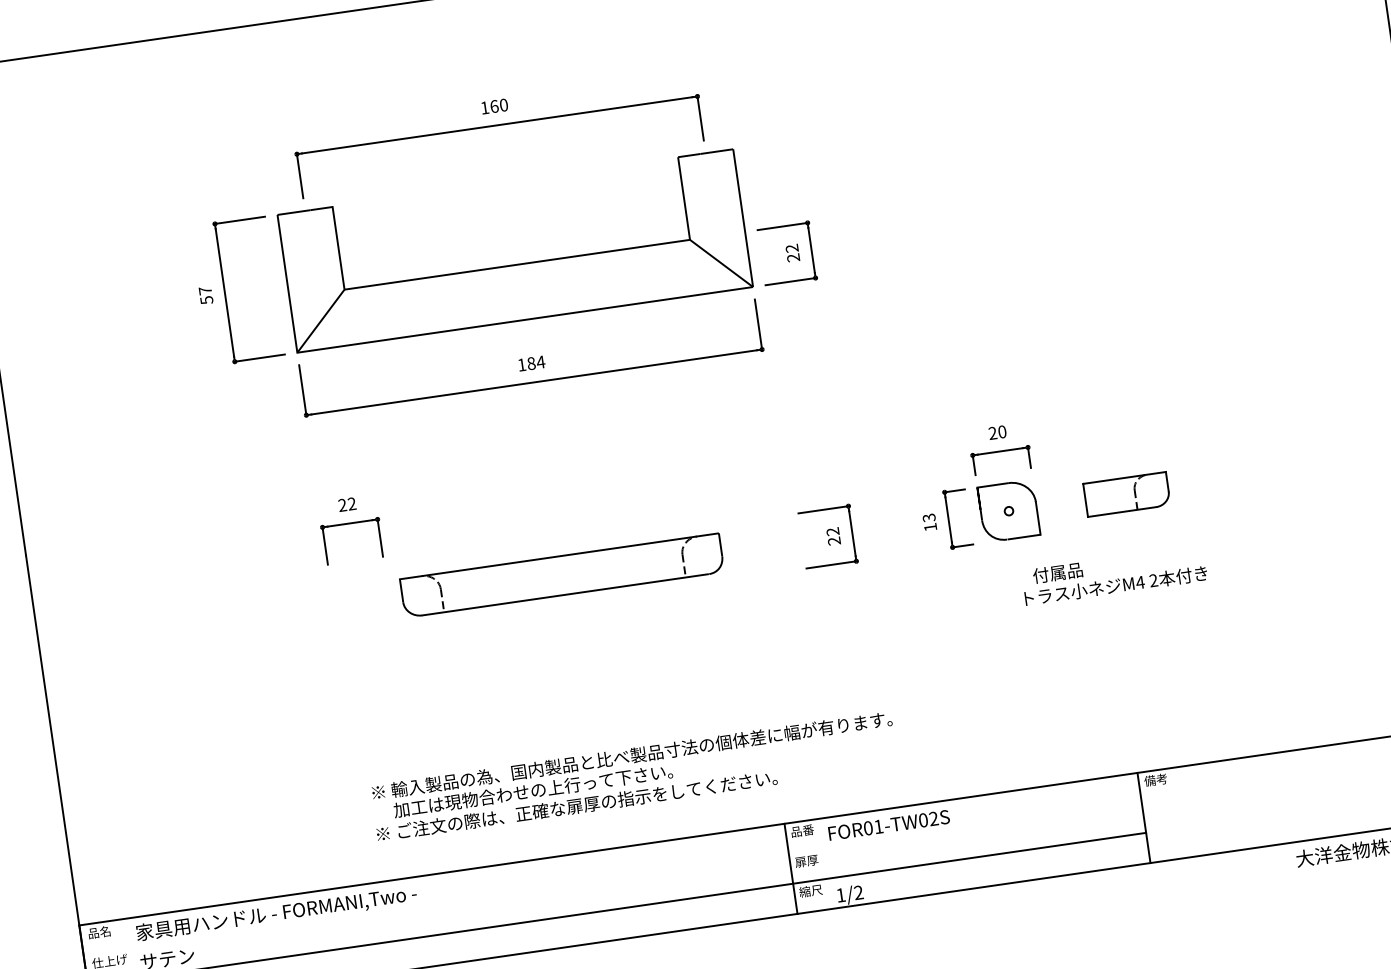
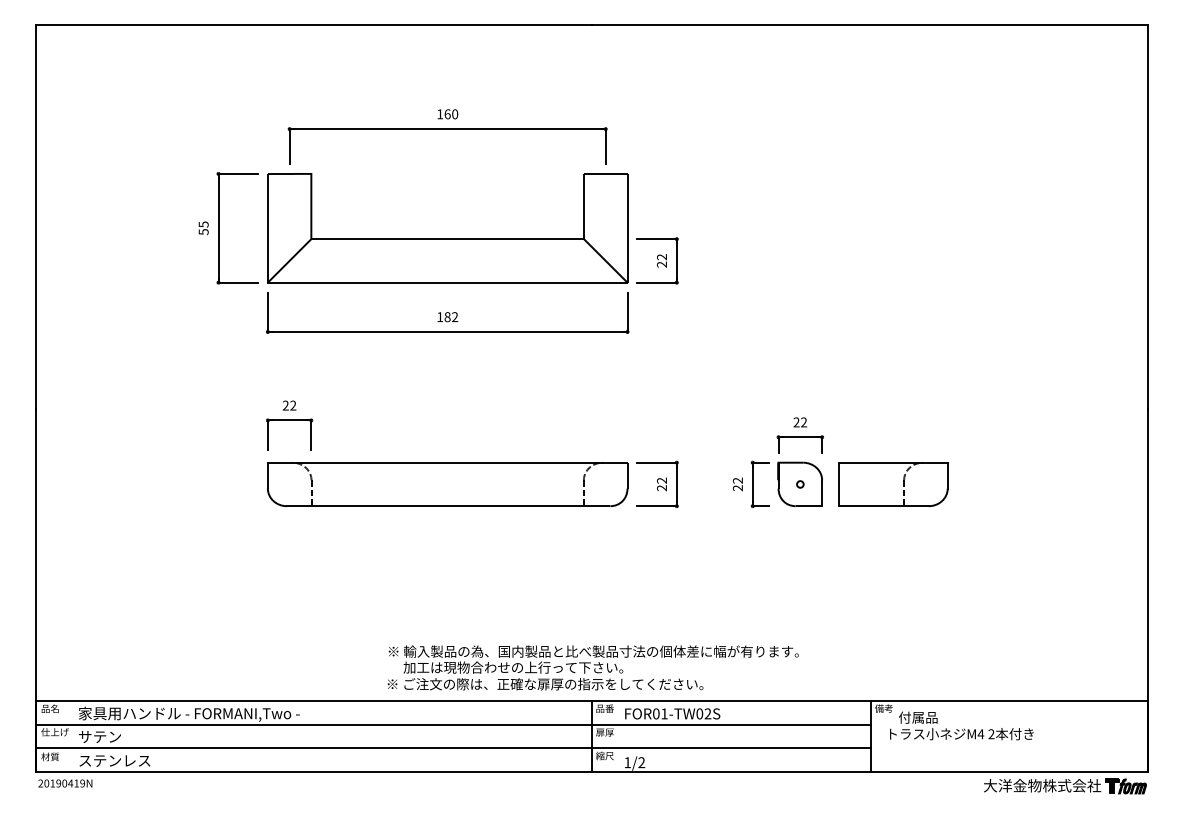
text: (205, 290) -> (203, 224), 57 -> 55
text: (540, 362) -> (454, 317), 184 -> 182
text: (1002, 431) -> (804, 422), 20 -> 22
part: (1127, 494) -> (893, 484), size x1.67
text: (929, 522) -> (737, 484), 13 -> 22
part: (561, 575) -> (447, 484), size x1.43
text: (1114, 575) -> (961, 725), moved
text: (633, 776) -> (592, 667), moved
line: (612, 878) -> (452, 724), added

